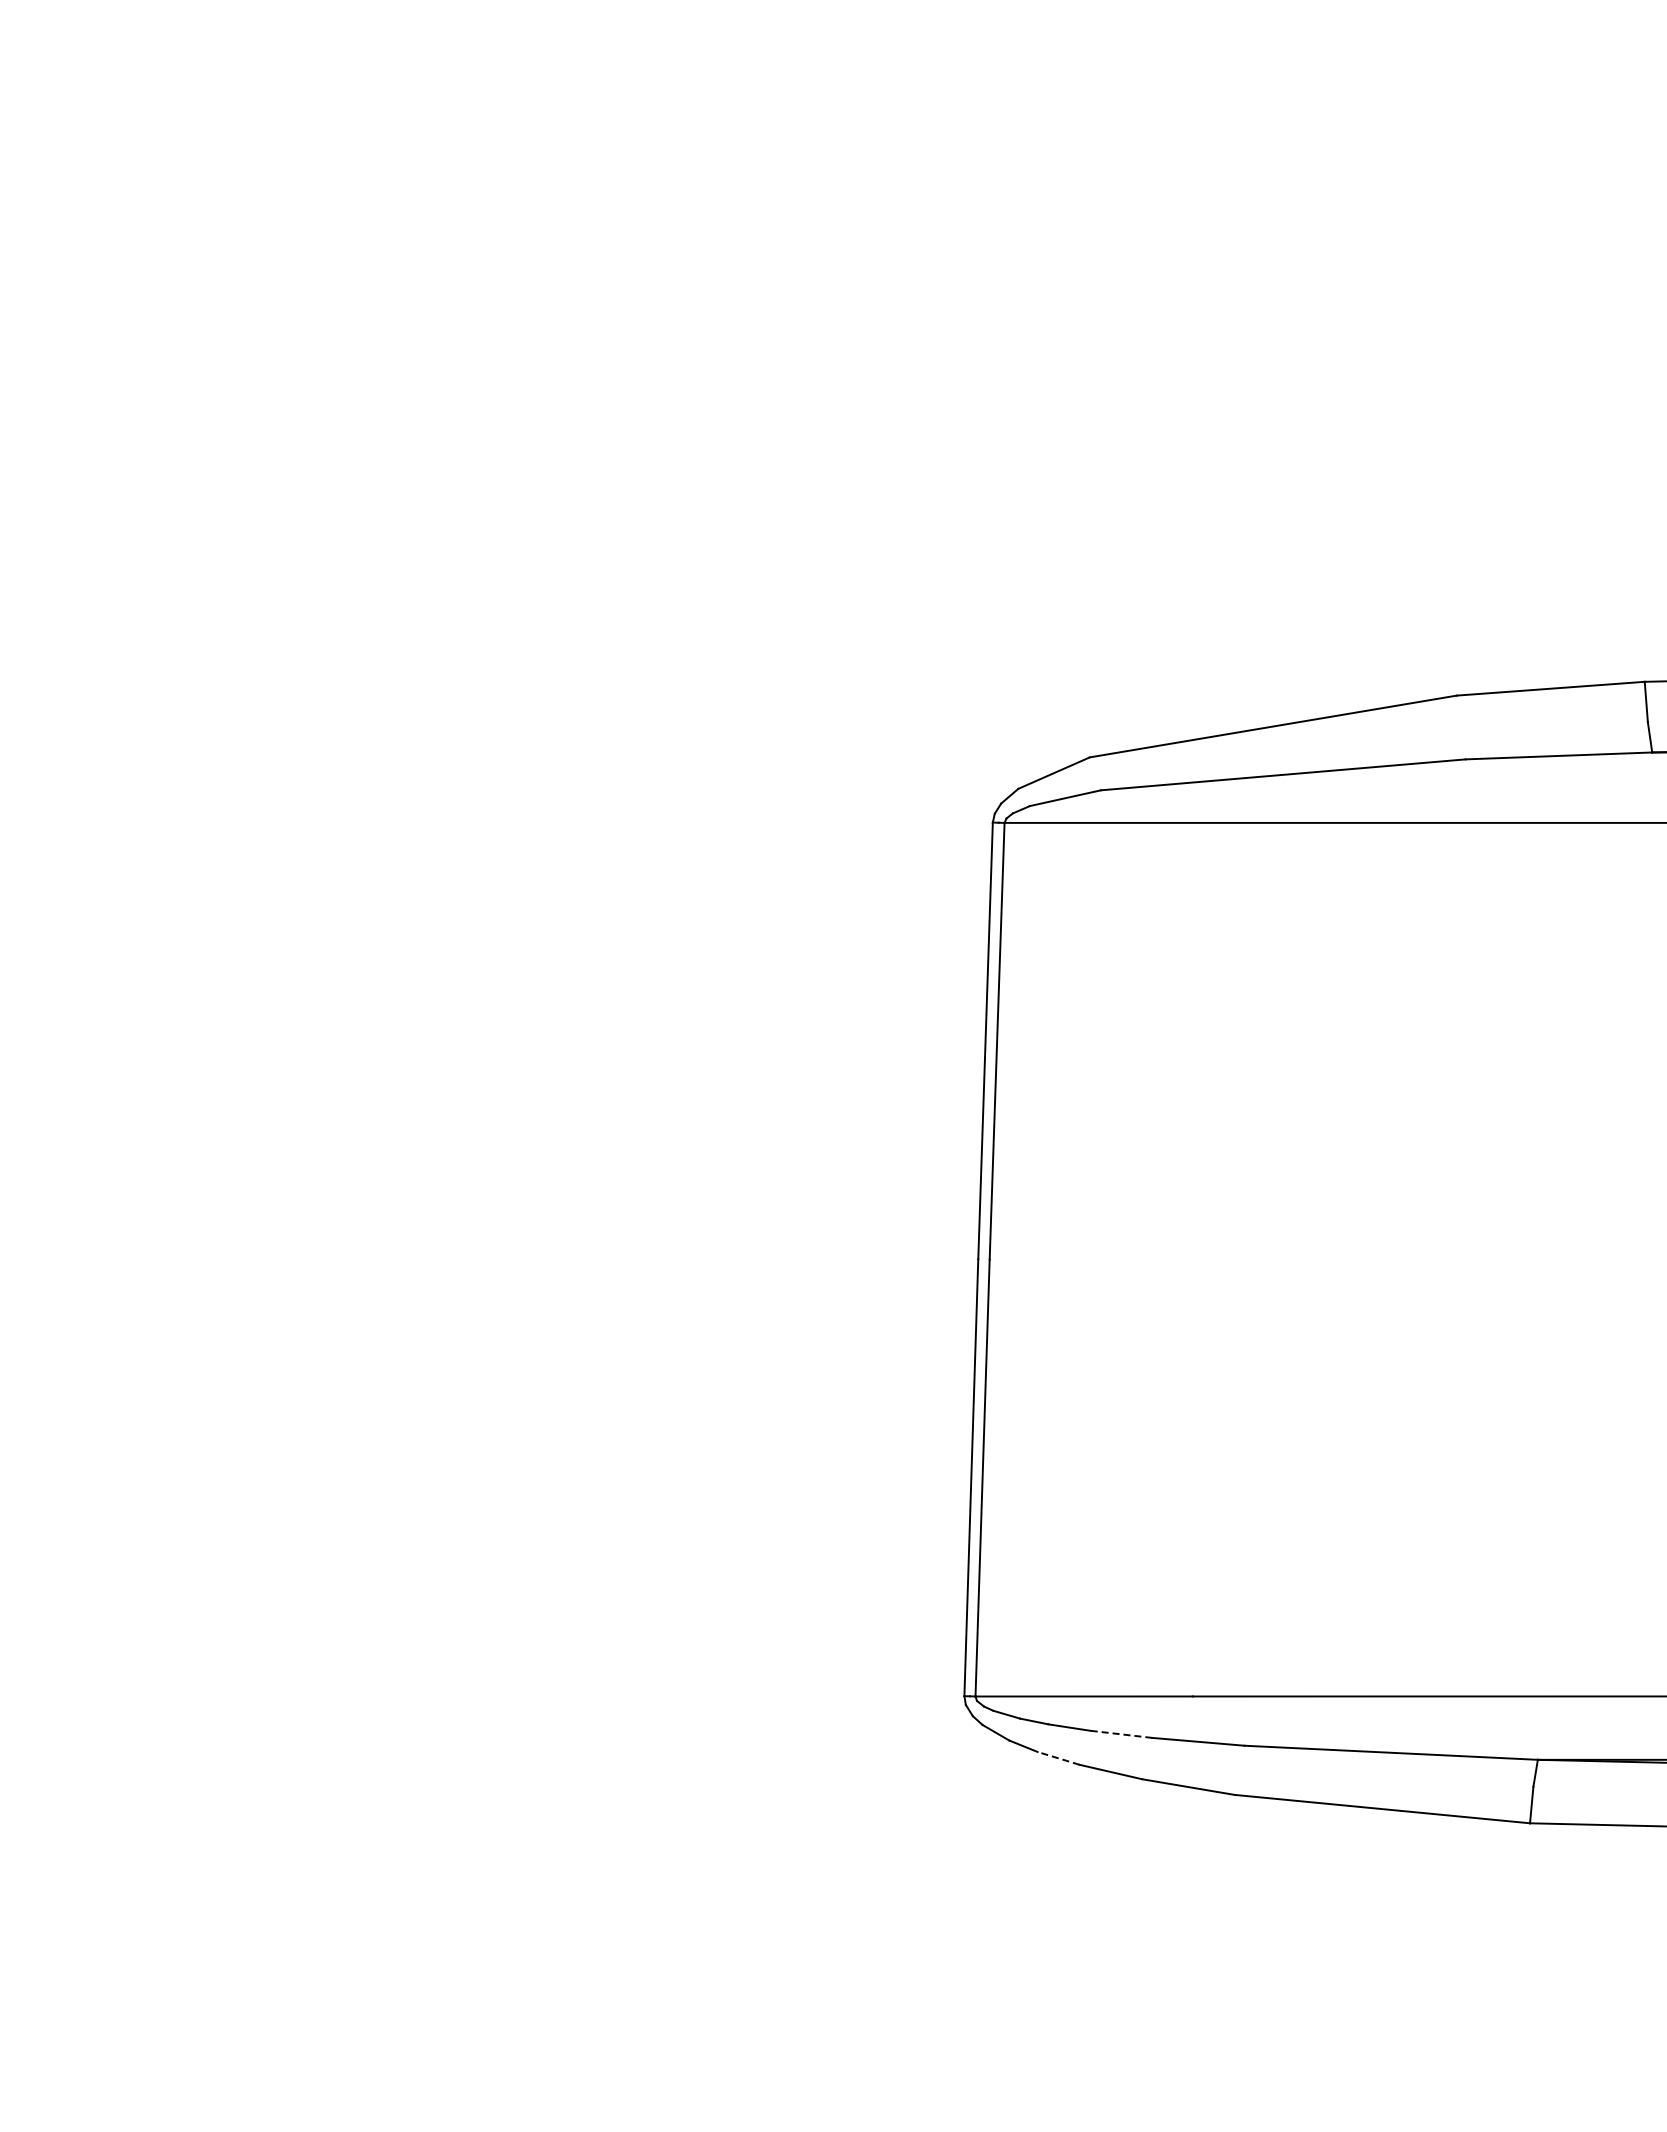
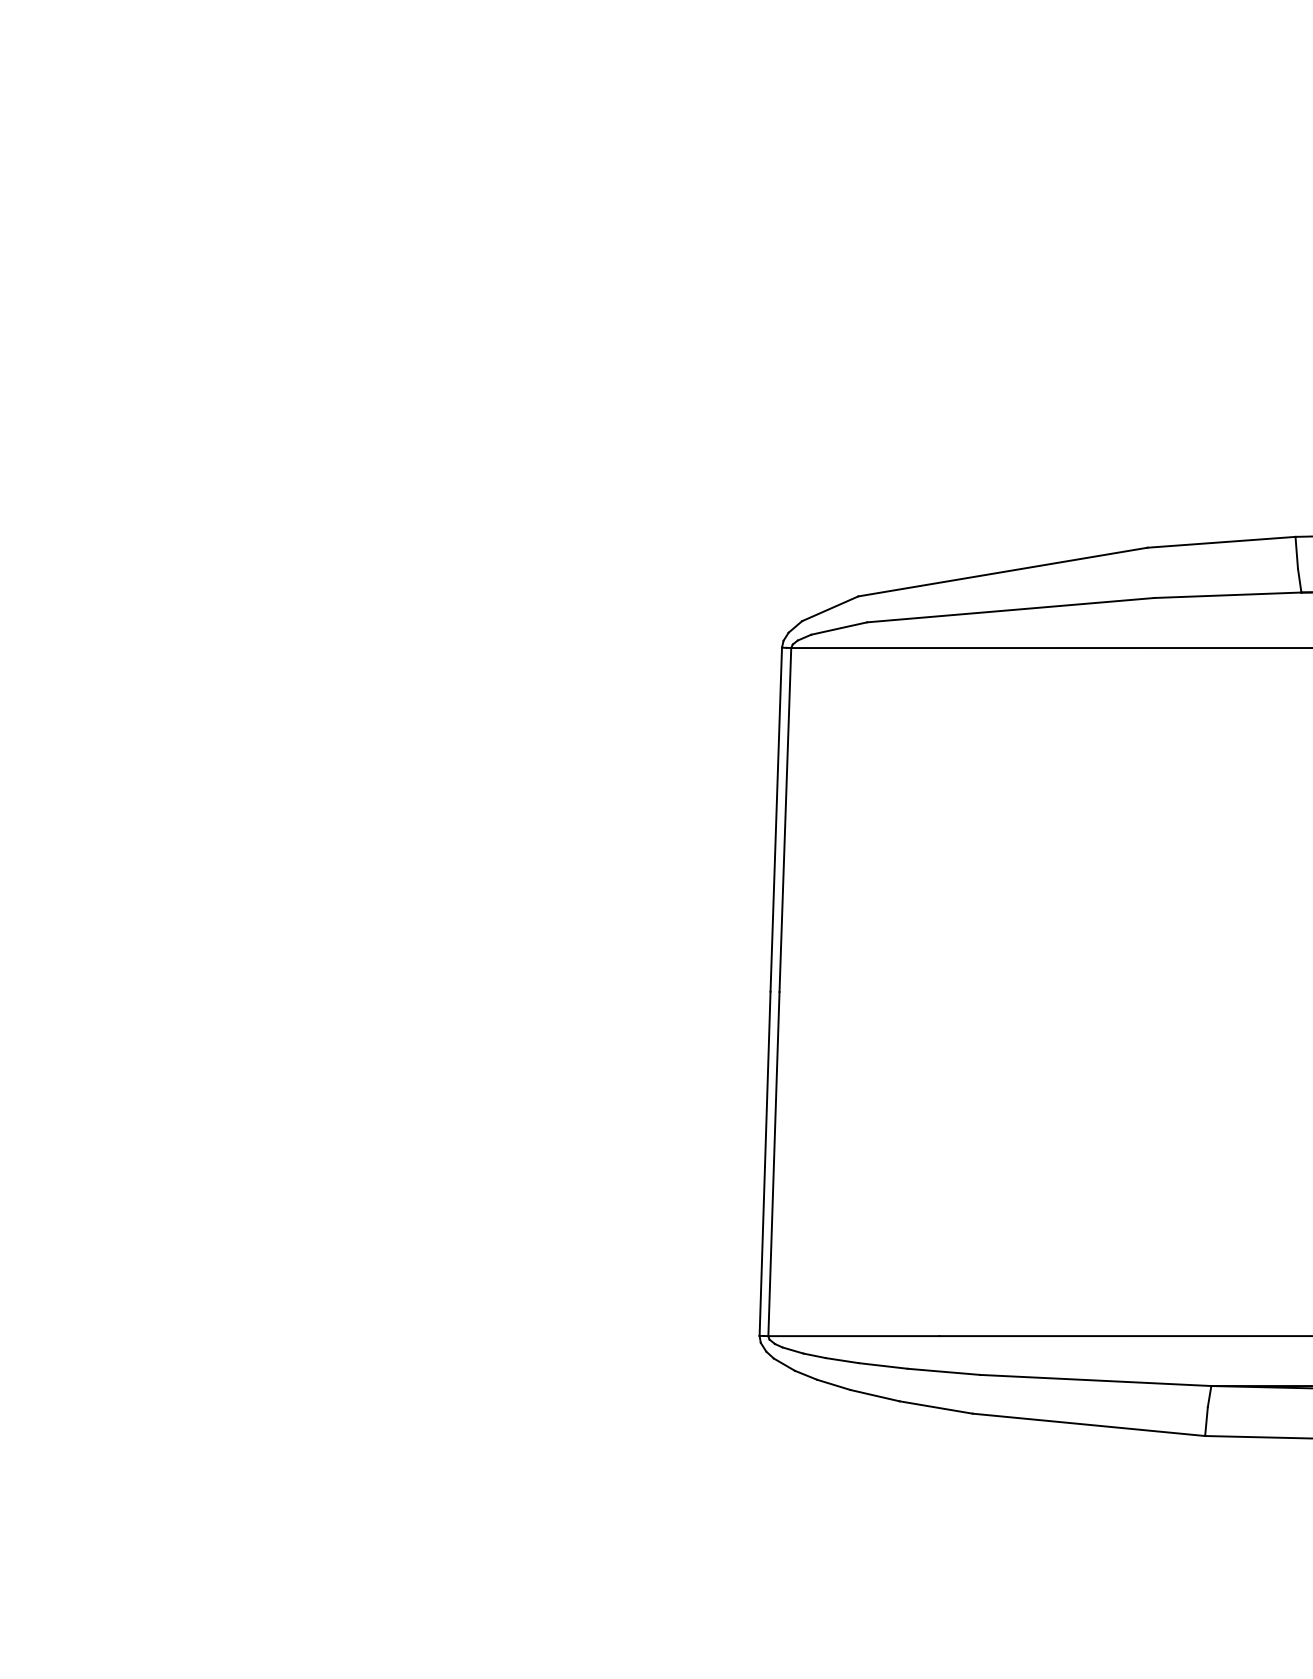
line: (1120, 1734) -> (882, 1366), dashed -> solid
line: (1058, 1758) -> (833, 1384), dashed -> solid

